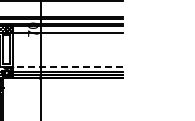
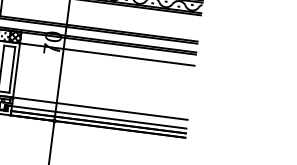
line: (67, 66) -> (99, 108), dashed -> solid

